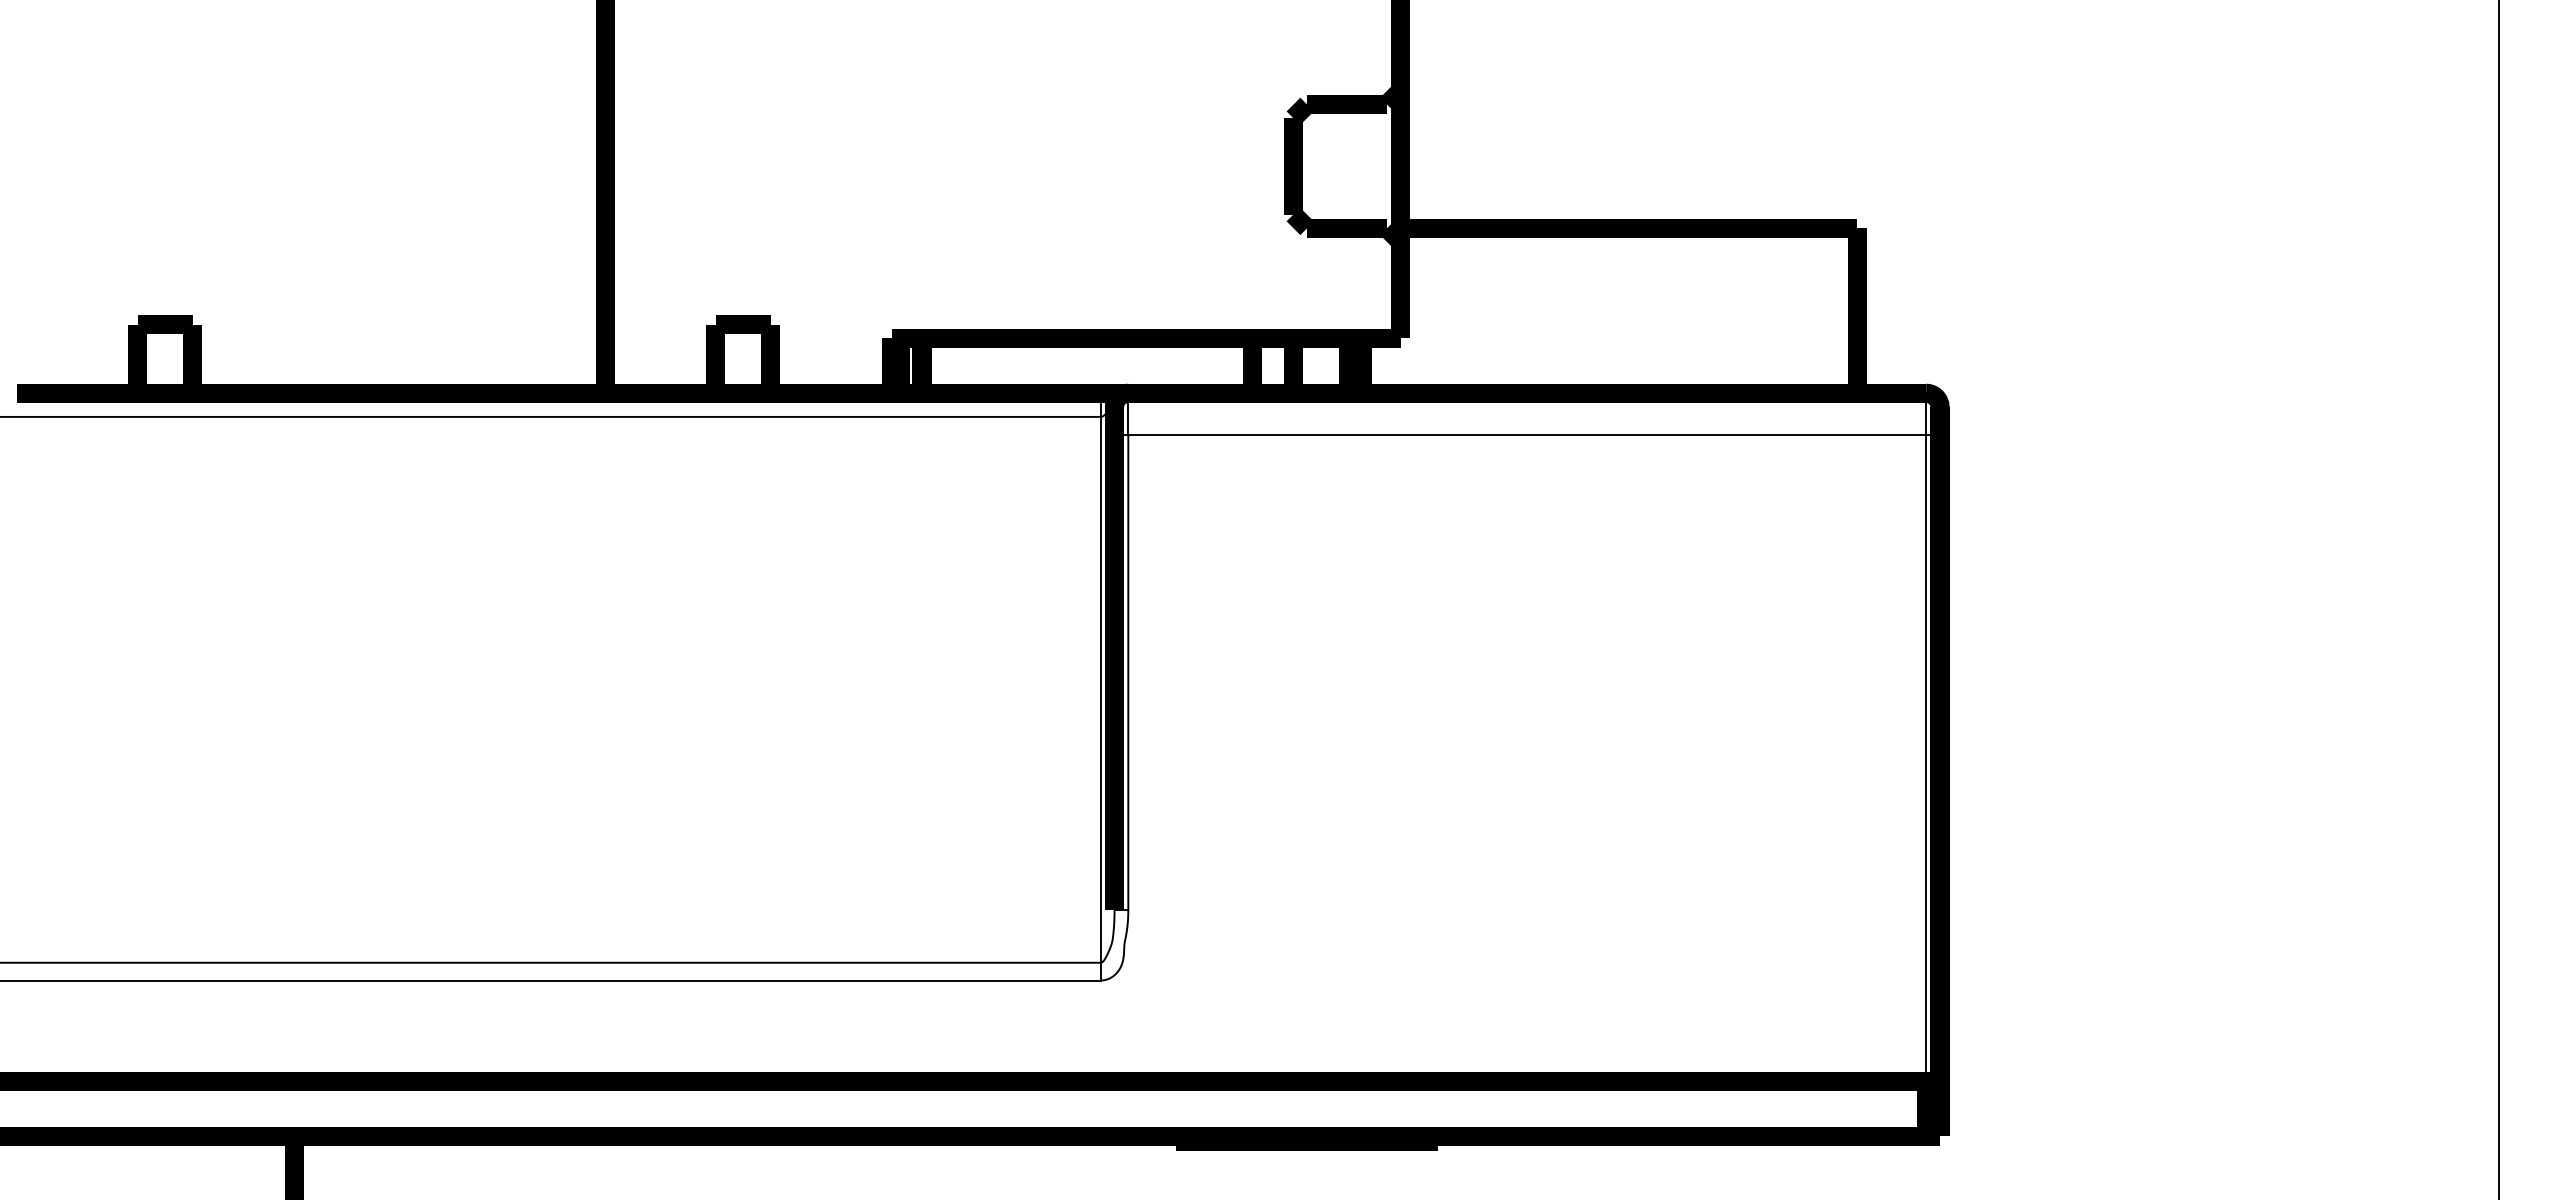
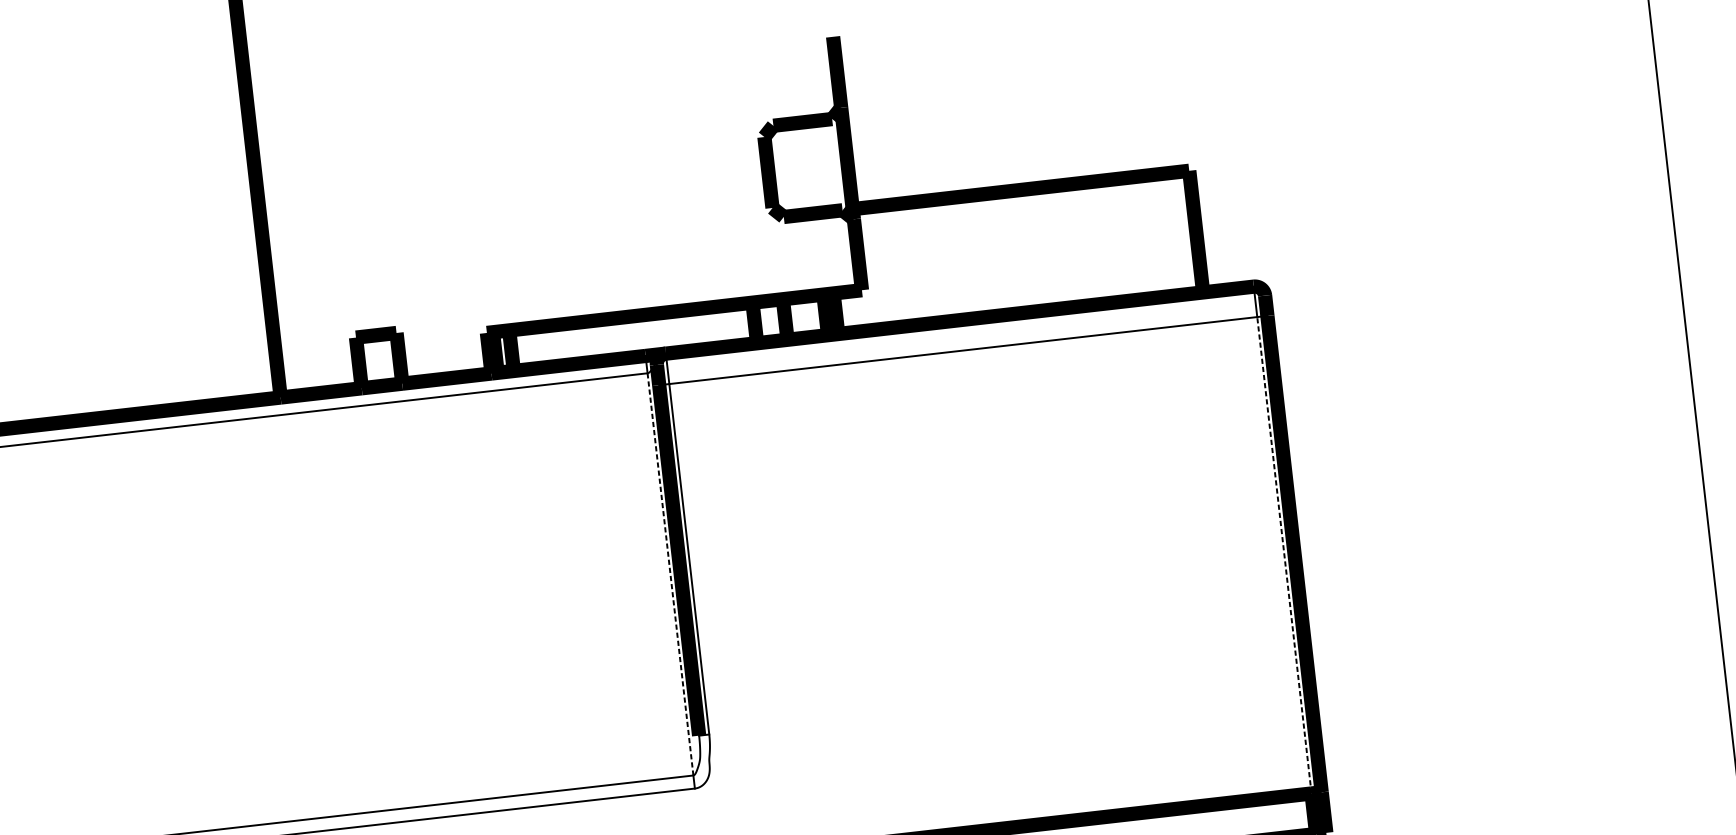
line: (1100, 689) -> (670, 574), solid -> dashed
line: (1926, 757) -> (1284, 554), solid -> dashed

